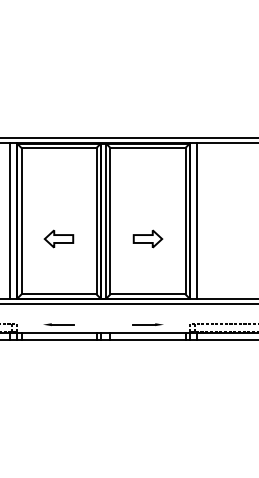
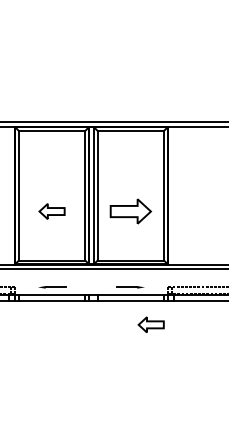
line: (9, 220) -> (8, 195), removed
line: (197, 220) -> (174, 195), removed
part: (147, 238) -> (130, 211), size x1.6
part: (170, 366) -> (150, 324), added

